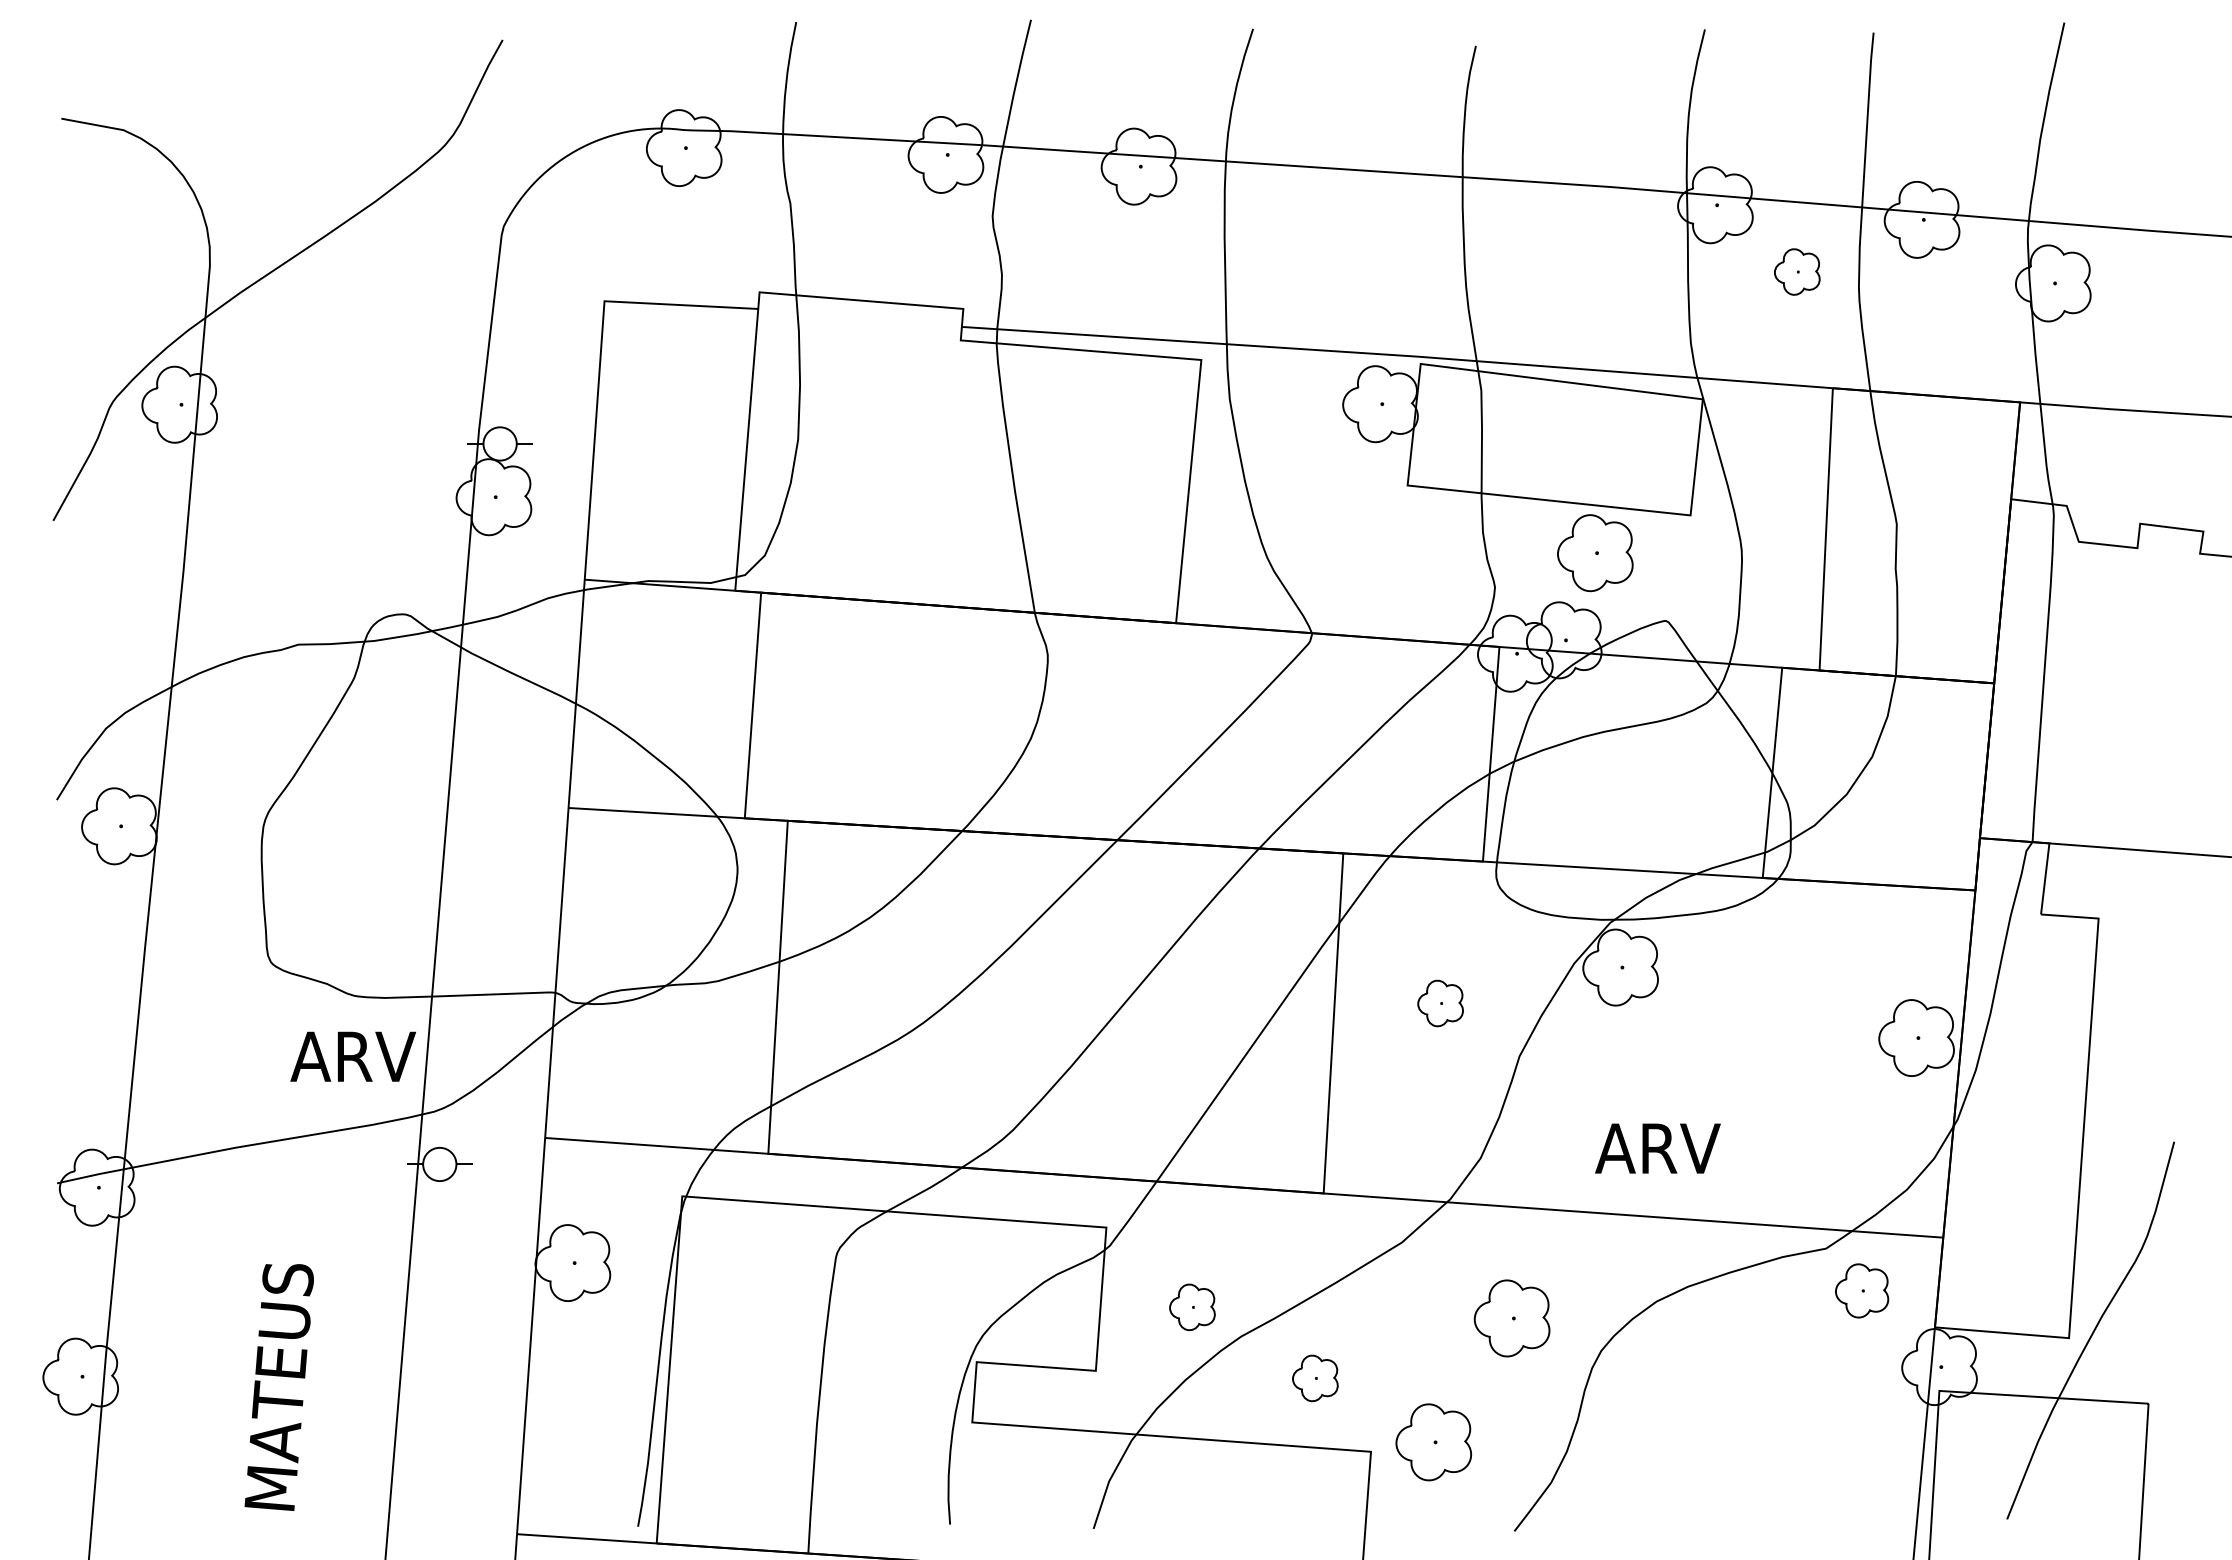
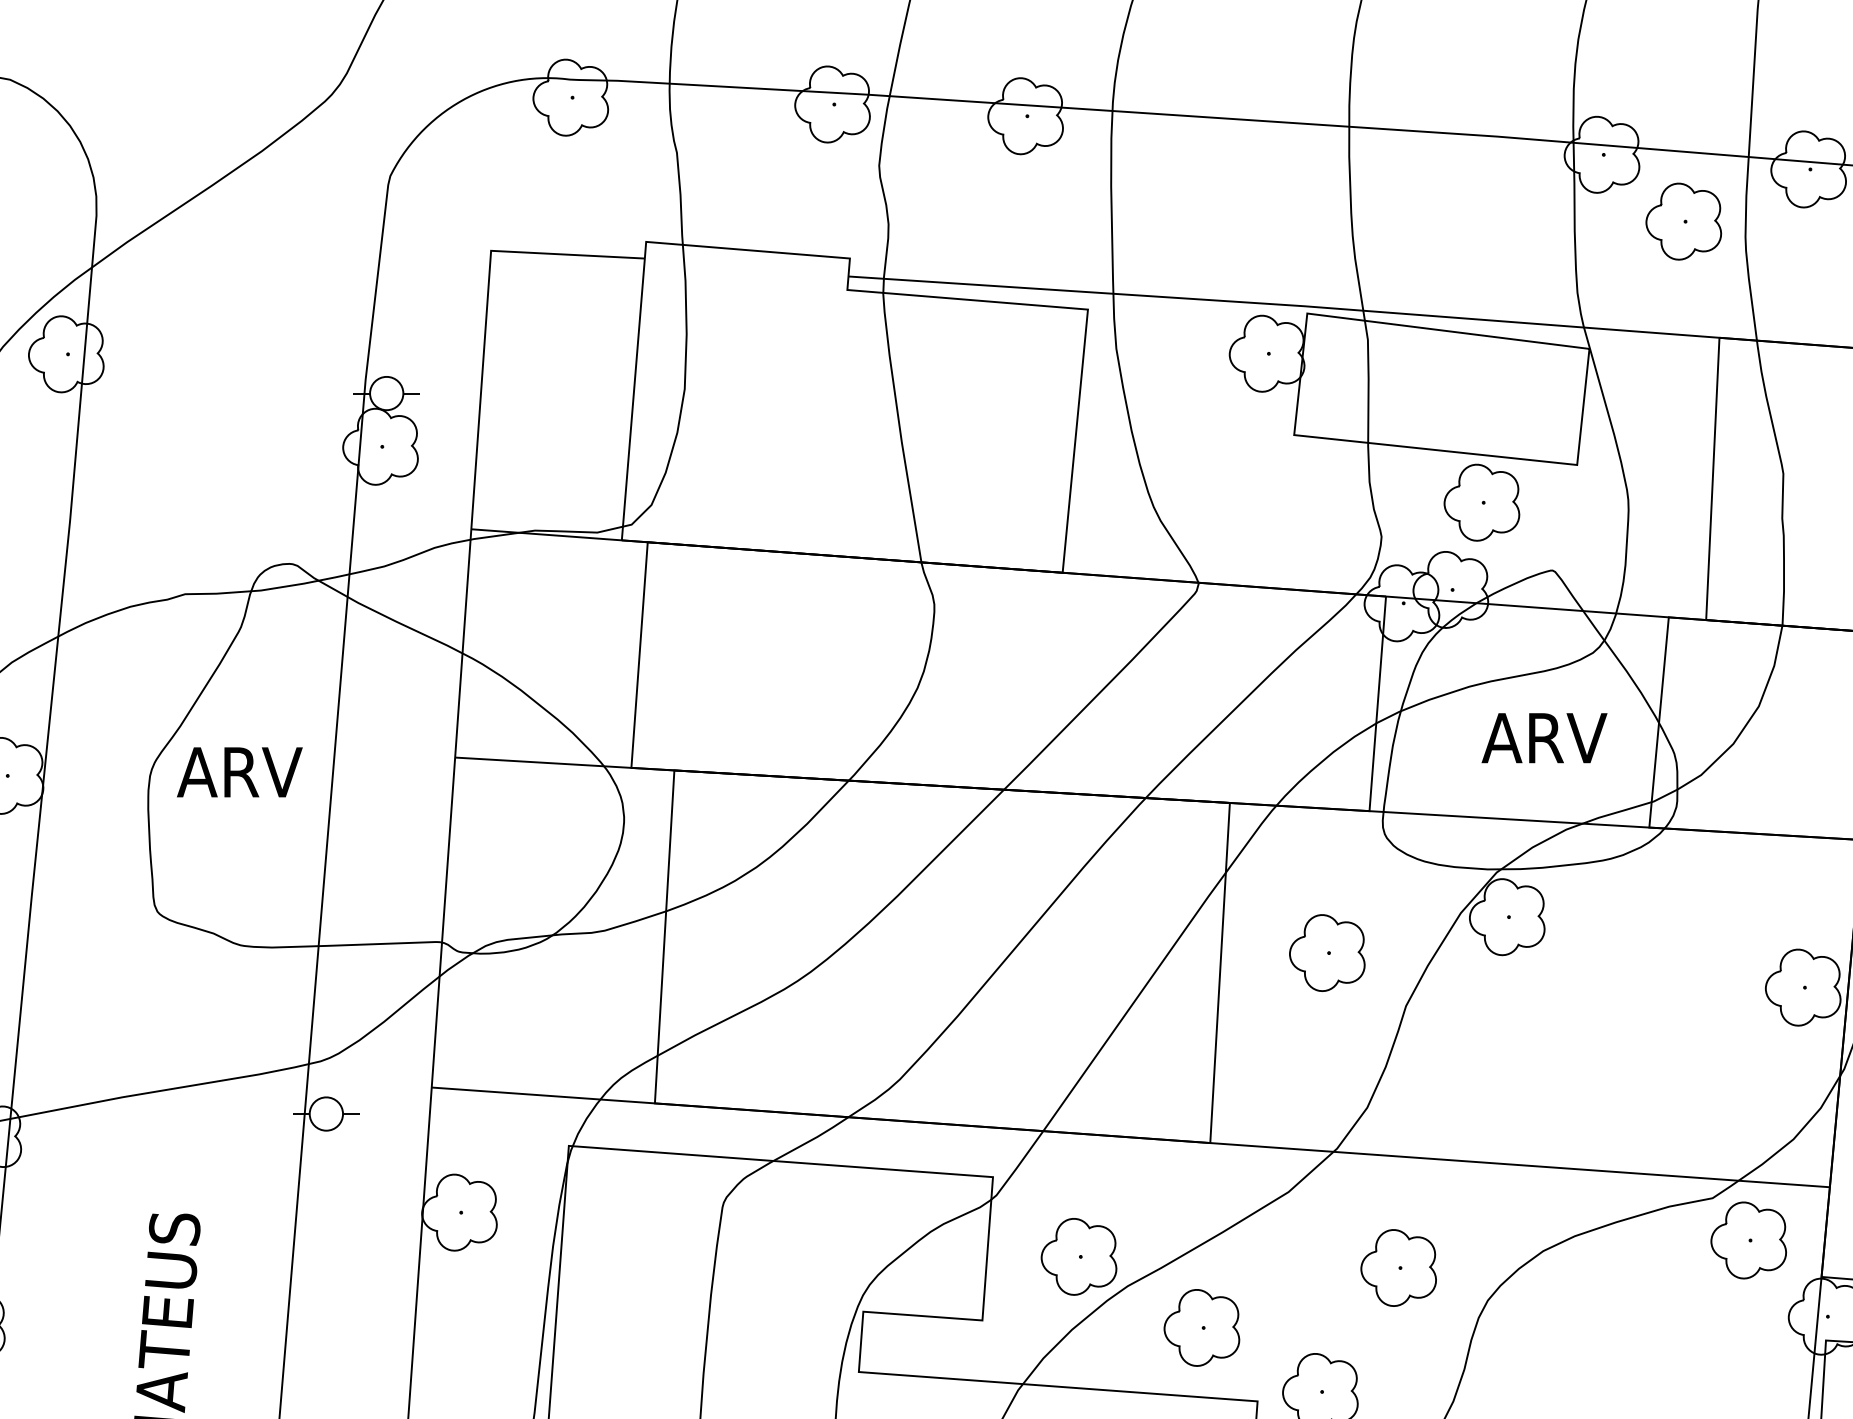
part: (1797, 271) -> (1684, 221), size x1.67
part: (1440, 1003) -> (1327, 953), size x1.67
text: (352, 1056) -> (239, 772), moved
text: (1657, 1148) -> (1544, 738), moved
part: (1861, 1290) -> (1748, 1240), size x1.43
part: (1192, 1307) -> (1079, 1257), size x1.67
part: (1315, 1378) -> (1202, 1328), size x1.67

